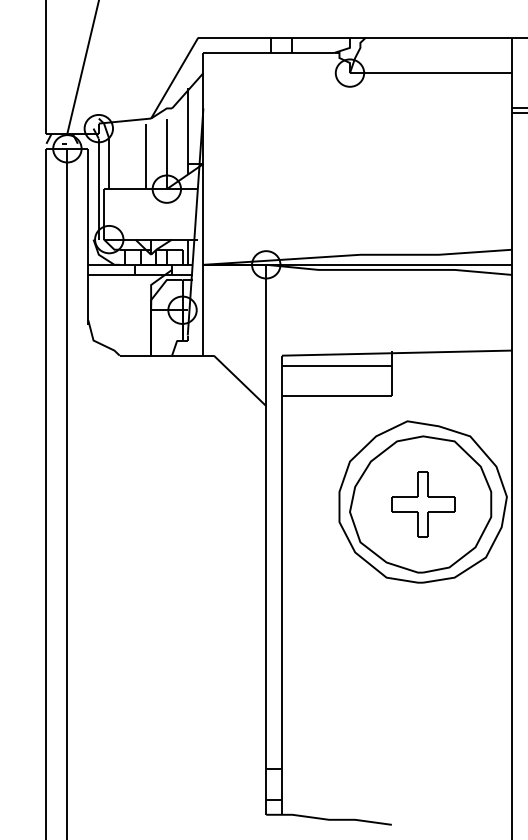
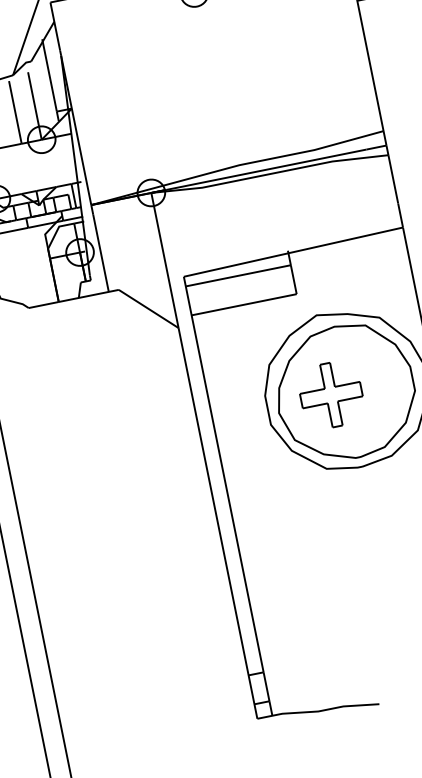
part: (423, 504) -> (331, 395), moved

